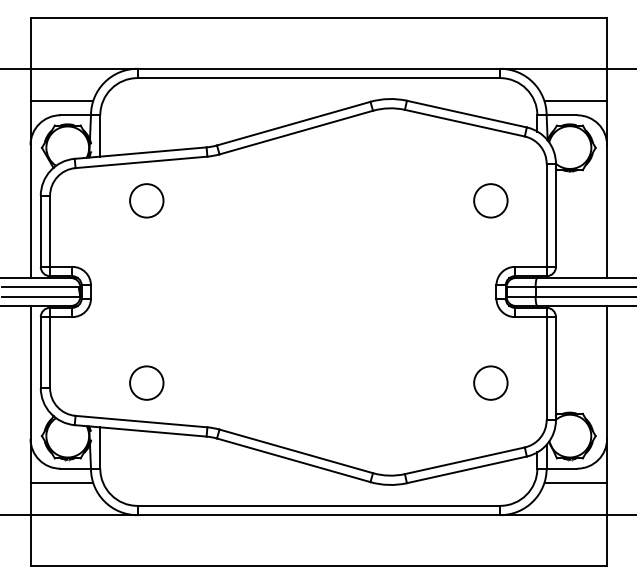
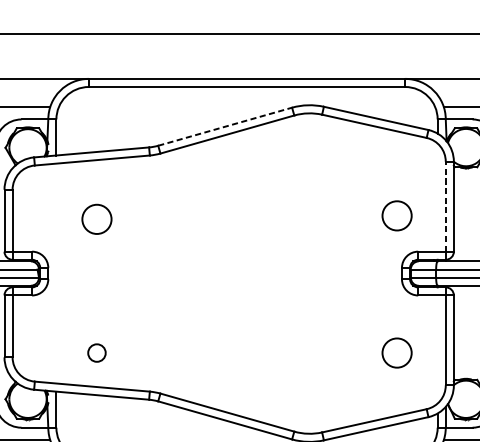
line: (293, 123) -> (224, 126), solid -> dashed
circle: (146, 200) -> (96, 219), moved
circle: (490, 200) -> (396, 215), moved
line: (546, 215) -> (445, 206), solid -> dashed
circle: (146, 382) -> (96, 352), size x0.6

